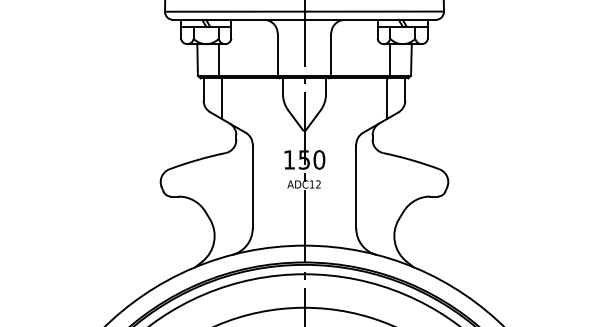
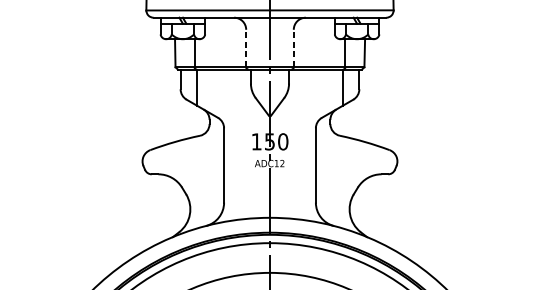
line: (277, 54) -> (246, 48), solid -> dashed
line: (331, 54) -> (293, 48), solid -> dashed

